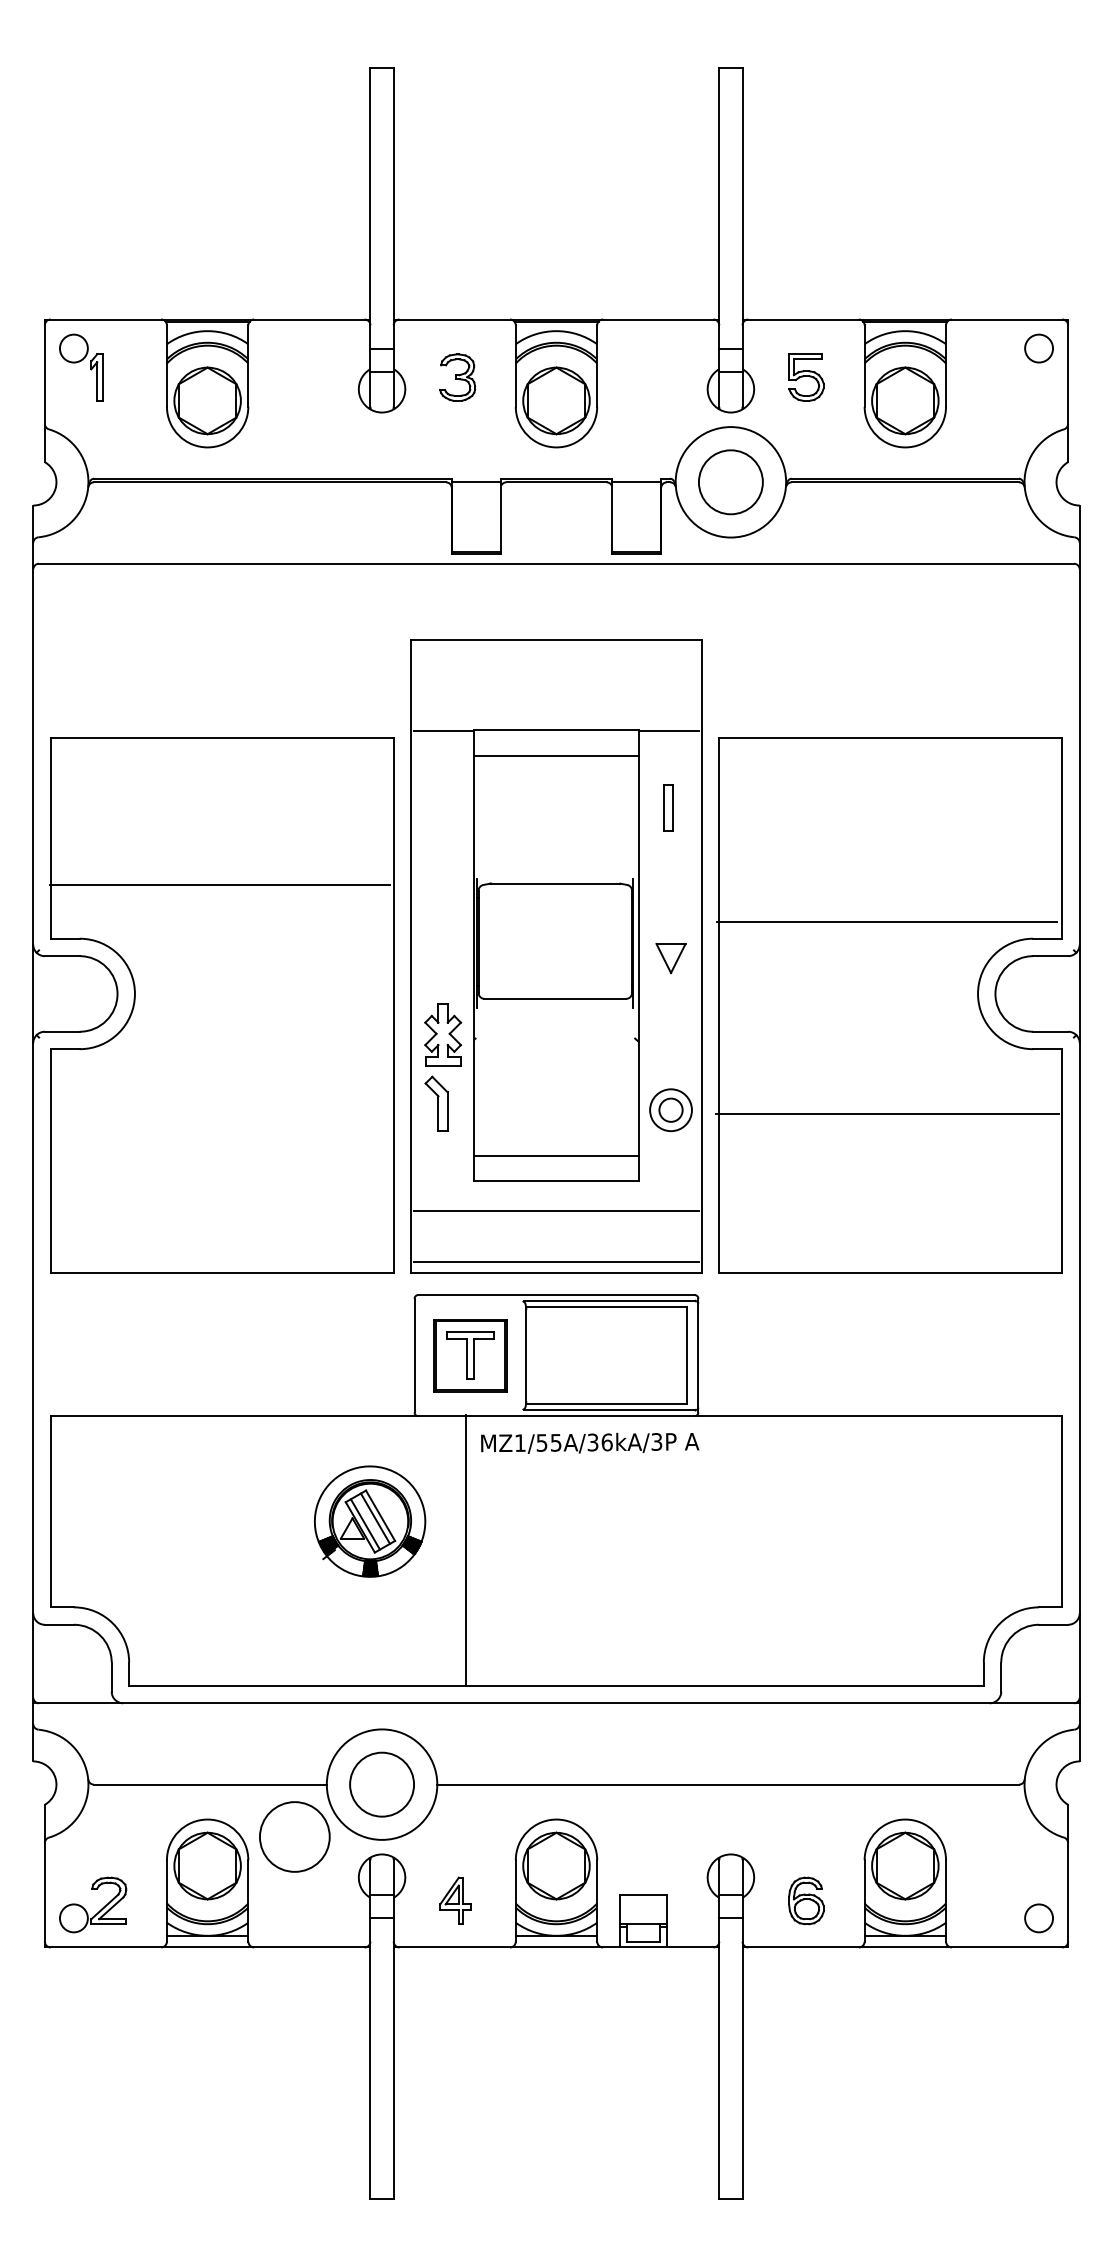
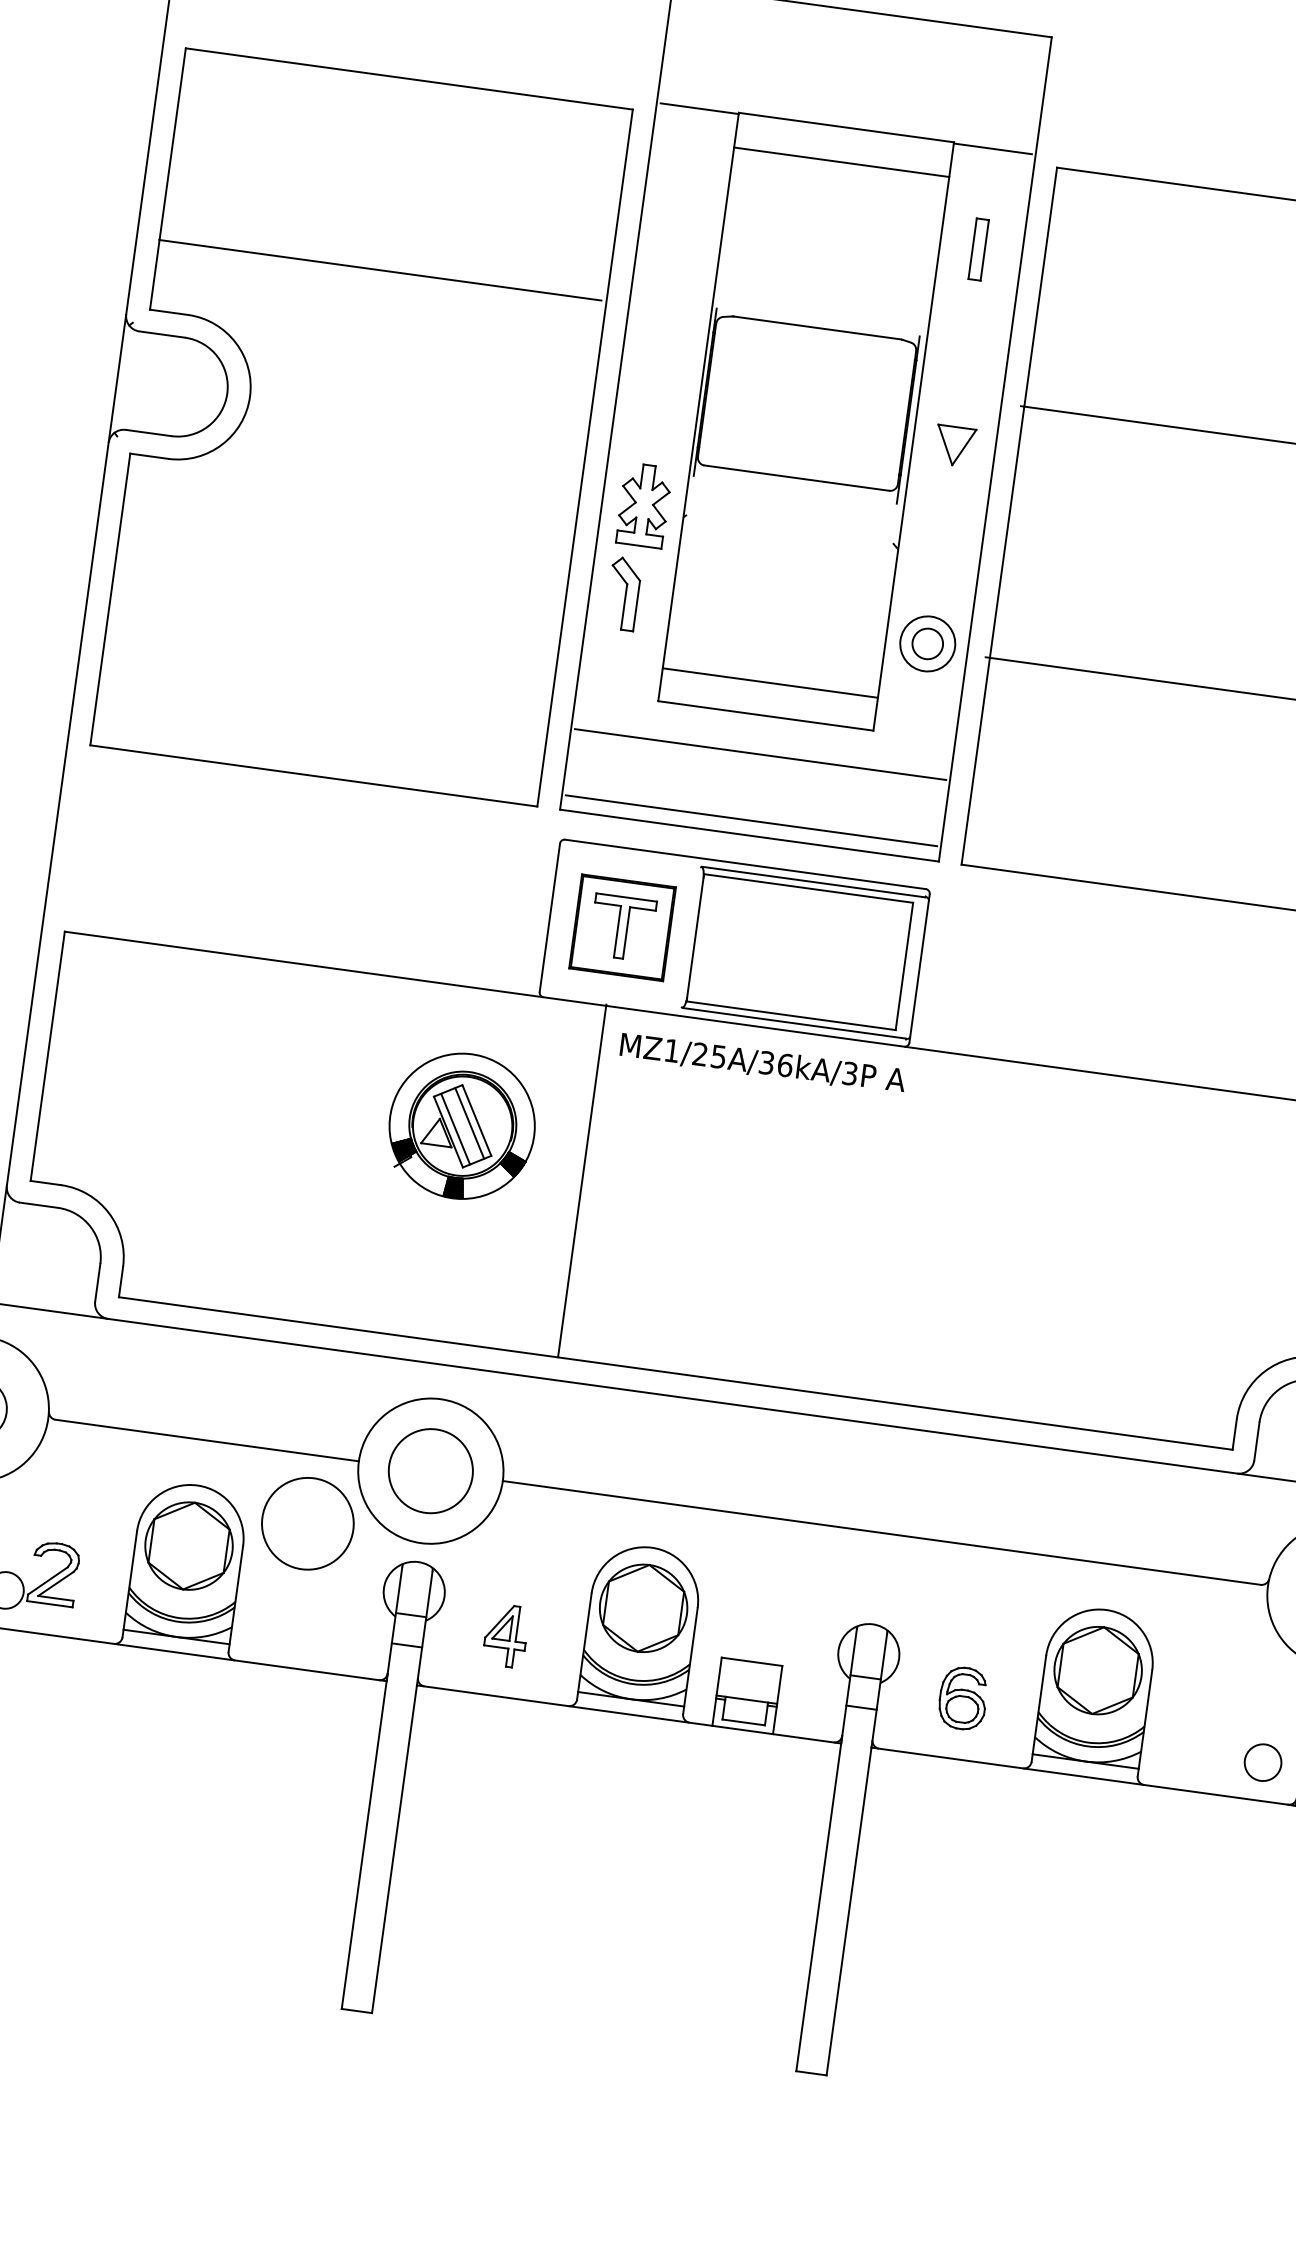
text: (541, 1442) -> (699, 1053), MZ1/55A/36kA/3P -> MZ1/25A/36kA/3P

